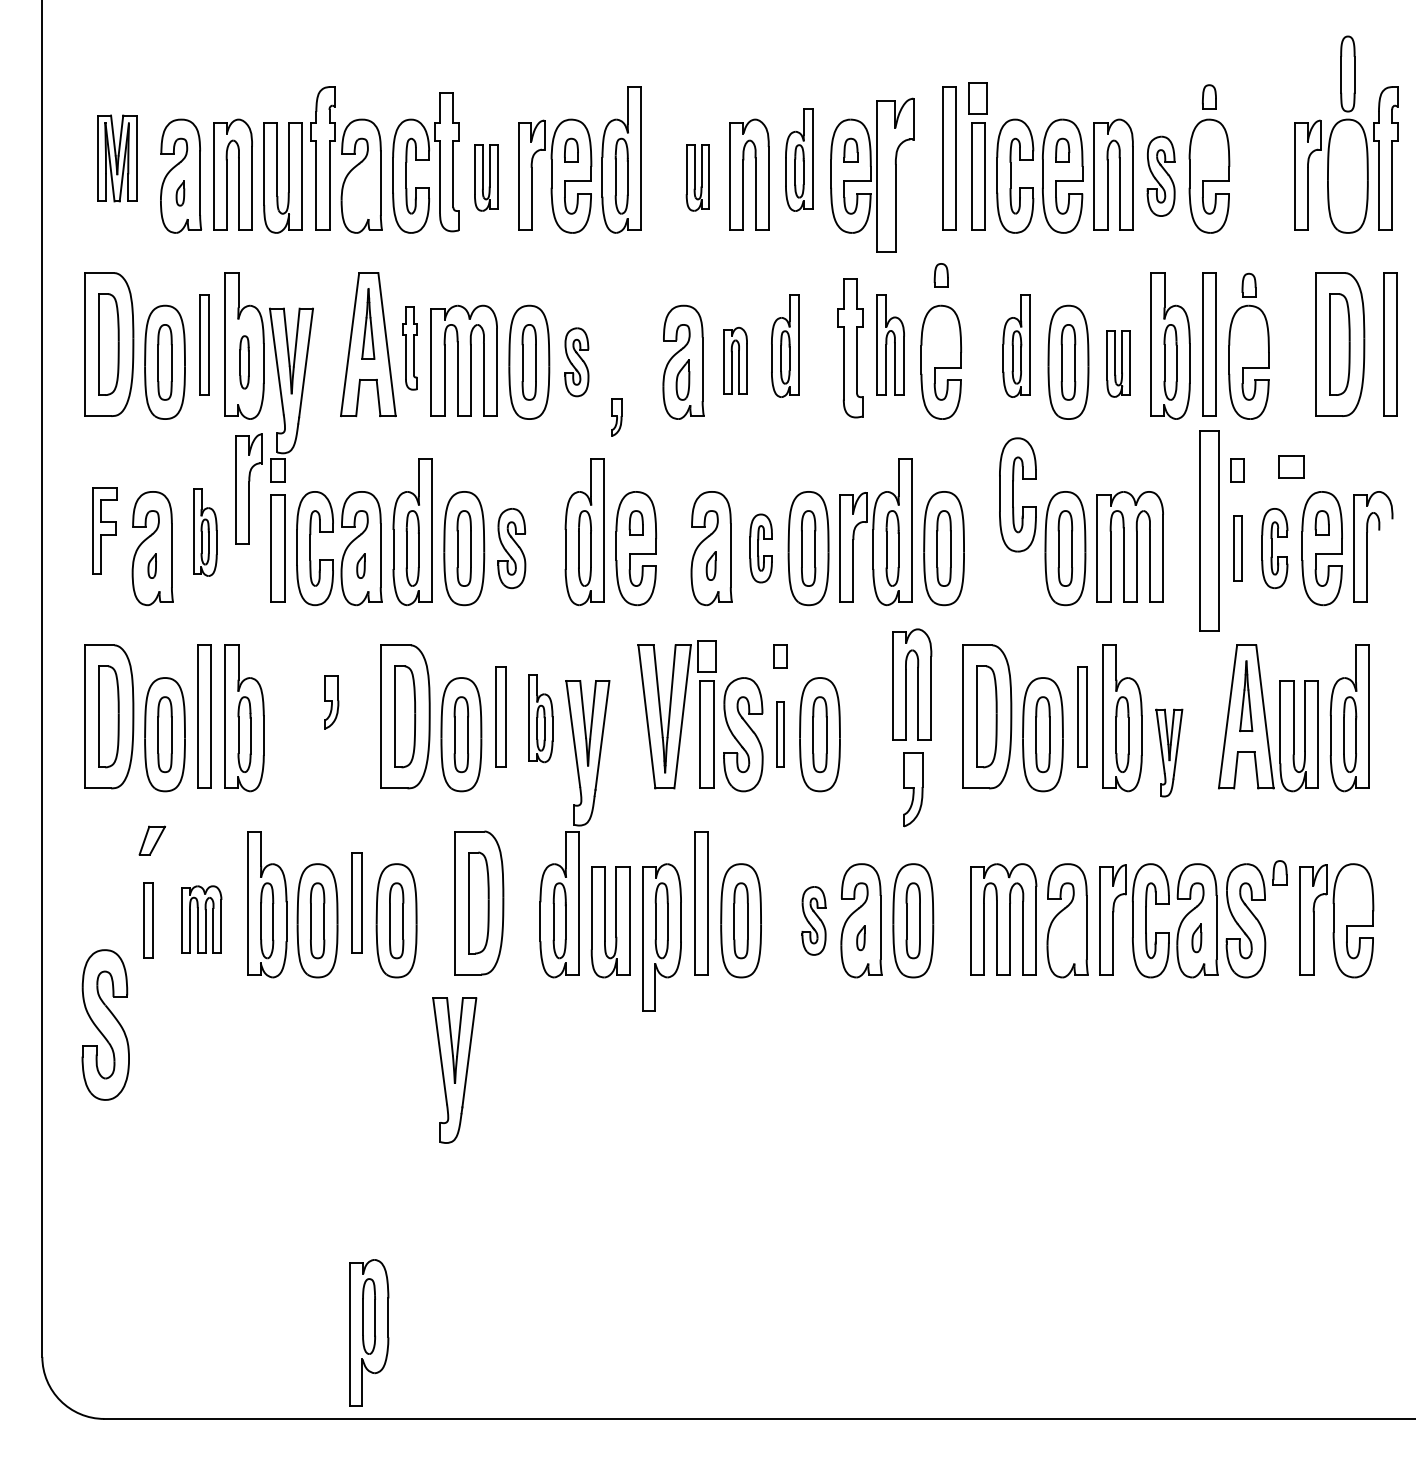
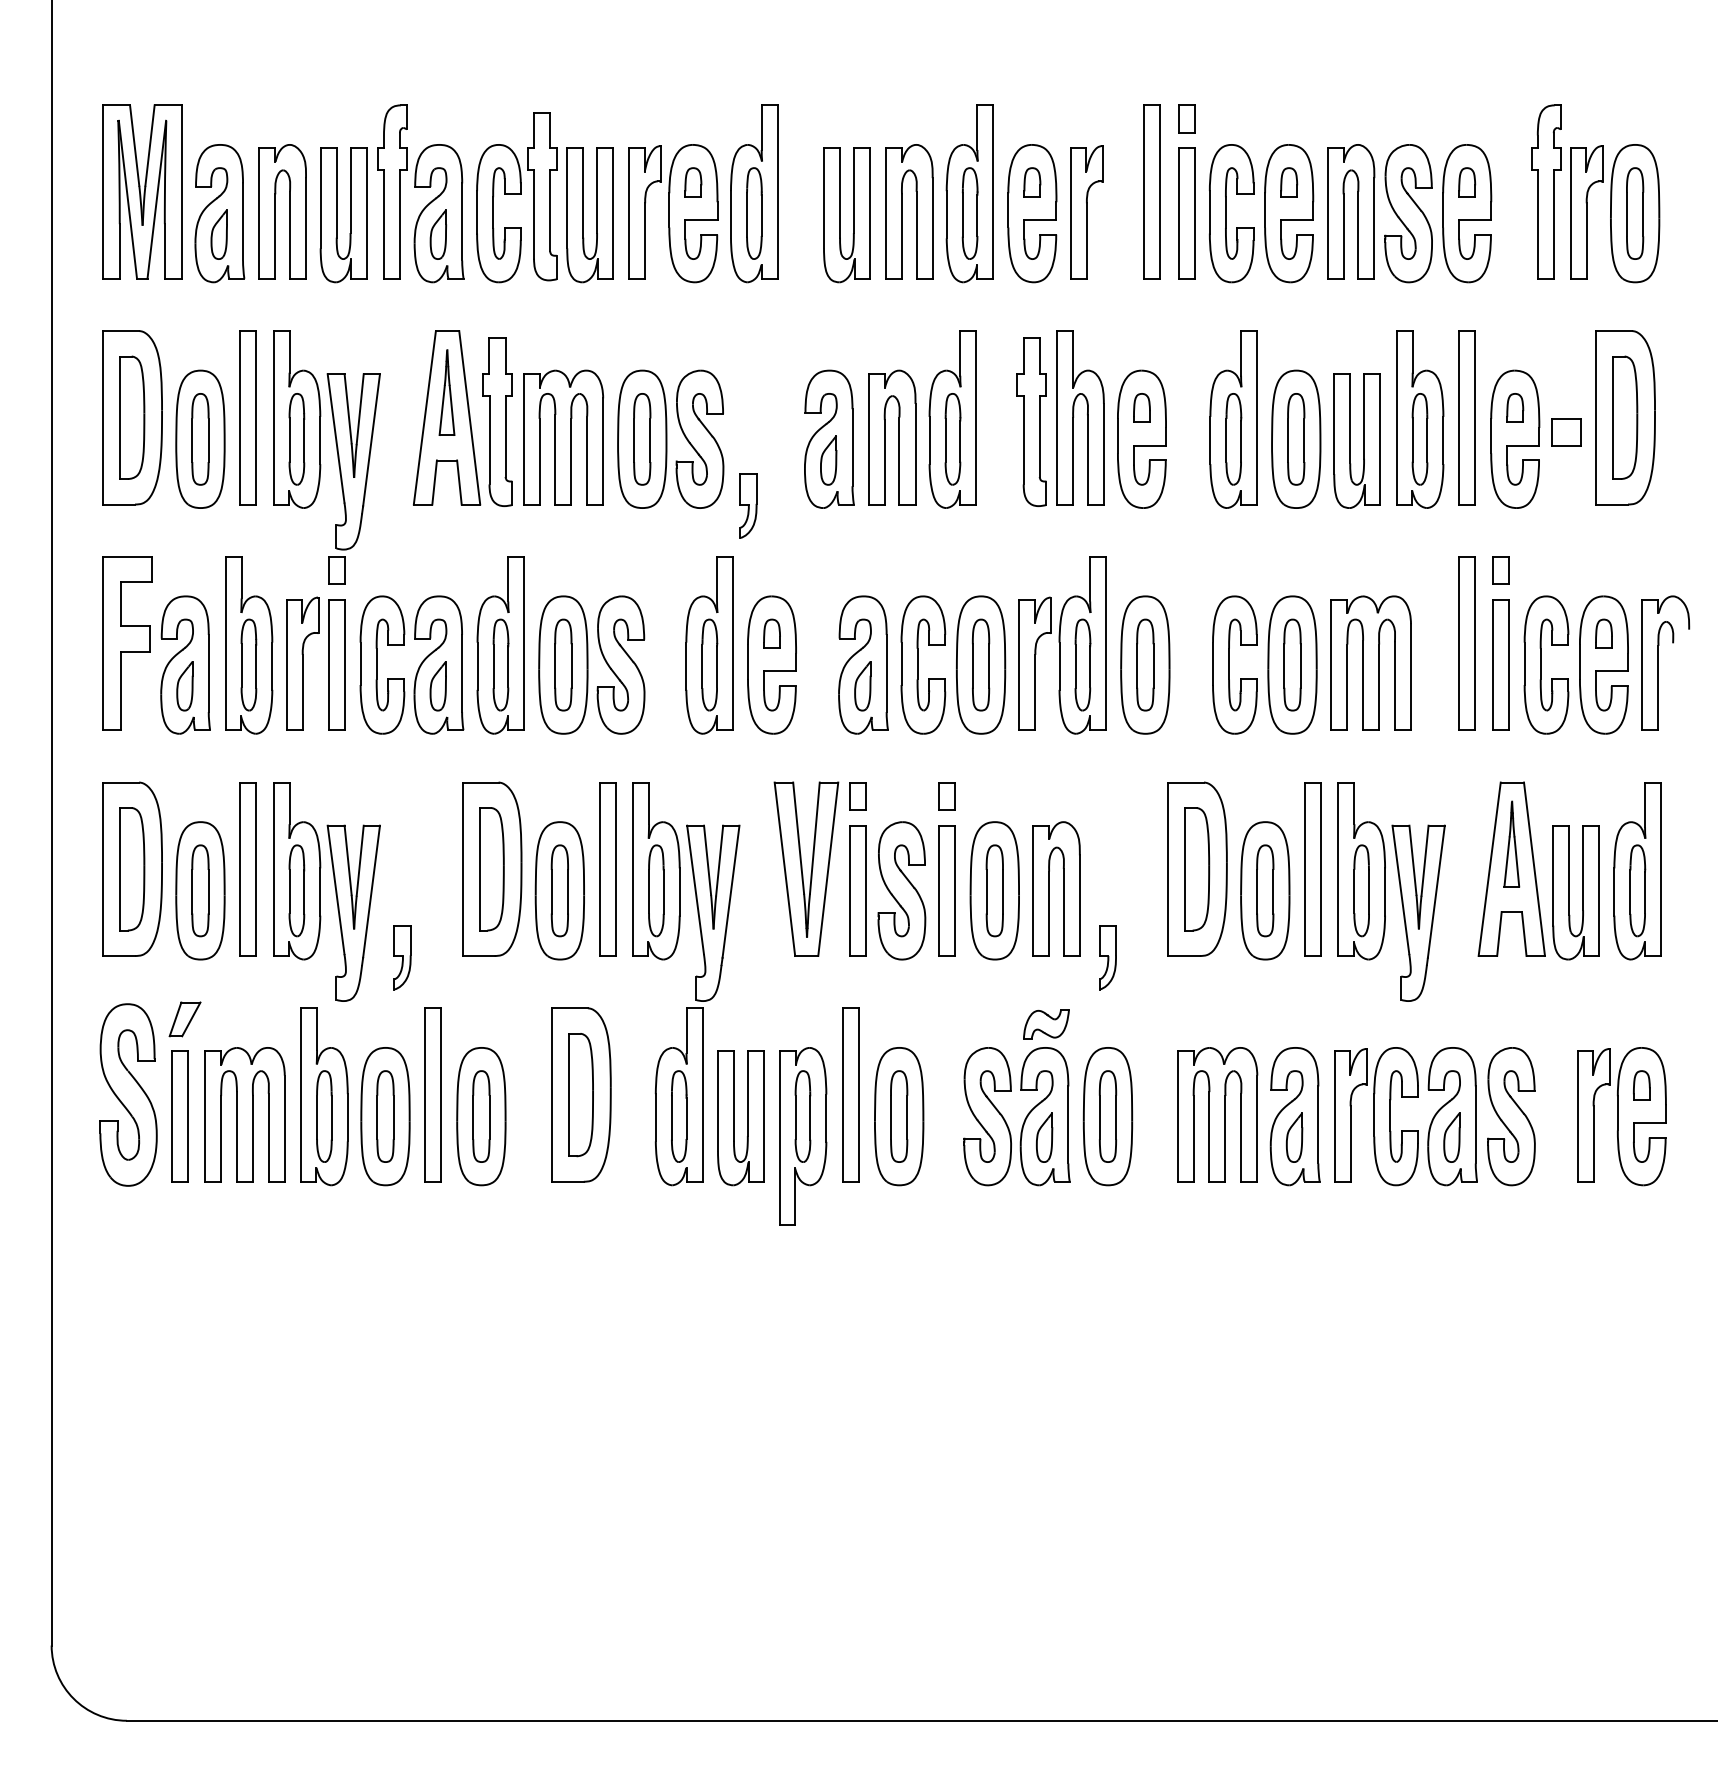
part: (1348, 73) -> (1635, 213), moved
part: (978, 97) -> (1186, 118), size x0.71
part: (1209, 97) -> (1467, 182), moved
part: (117, 158) -> (142, 191), size x1.67
part: (1386, 158) -> (1546, 191), moved
part: (799, 159) -> (969, 193), size x1.43
part: (895, 175) -> (1086, 212), size x0.71
part: (1161, 176) -> (1408, 213), size x1.43
part: (485, 177) -> (589, 215), size x1.67
part: (697, 177) -> (846, 215), size x1.67
part: (179, 193) -> (218, 234), size x1.67
part: (360, 193) -> (437, 234), added
part: (940, 275) -> (1141, 407), moved
part: (1249, 285) -> (1515, 407), moved
part: (203, 344) -> (247, 417), size x1.43
part: (890, 344) -> (1080, 417), size x1.43
part: (1389, 344) -> (1685, 417), removed
part: (785, 346) -> (952, 419), size x1.43
part: (1016, 346) -> (1233, 419), size x1.43
part: (409, 347) -> (497, 421), size x1.67
part: (735, 360) -> (892, 437), size x1.67
part: (576, 361) -> (699, 438), size x1.67
part: (244, 362) -> (296, 439), size x1.43
part: (1118, 363) -> (1356, 440), size x1.67
part: (616, 416) -> (748, 505), size x1.43
part: (1291, 467) -> (1566, 432), moved
part: (249, 488) -> (302, 663), moved
part: (1017, 494) -> (1234, 664), moved
part: (104, 530) -> (127, 643), size x1.67
part: (1208, 530) -> (1466, 643), size x0.71
part: (205, 532) -> (249, 645), size x1.67
part: (511, 548) -> (620, 664), size x1.43
part: (761, 548) -> (923, 664), size x1.67
part: (1236, 548) -> (1500, 664), size x1.67
part: (1274, 548) -> (1546, 664), size x1.43
part: (151, 566) -> (184, 686), size x1.67
part: (360, 566) -> (437, 686), size x1.67
part: (710, 566) -> (862, 686), size x1.43
part: (706, 656) -> (857, 796), size x0.71
part: (906, 684) -> (1049, 888), moved
part: (331, 702) -> (402, 957), moved
part: (500, 717) -> (607, 869), size x1.43
part: (1081, 717) -> (1312, 869), size x1.43
part: (541, 718) -> (656, 871), size x1.67
part: (780, 734) -> (946, 890), size x1.67
part: (1169, 752) -> (1418, 912), size x1.67
part: (912, 789) -> (1107, 957), size x0.71
part: (862, 844) -> (1046, 1024), added
part: (1279, 872) -> (1641, 1085), moved
part: (356, 902) -> (432, 1094), size x1.43
part: (201, 919) -> (244, 1114), size x1.67
part: (147, 920) -> (179, 1116), size x1.43
part: (813, 920) -> (987, 1116), size x1.67
part: (860, 938) -> (1044, 1137), size x1.67
part: (1067, 938) -> (1294, 1137), added
part: (1196, 938) -> (1451, 1137), size x1.43
part: (105, 1024) -> (128, 1094), moved
part: (454, 1069) -> (353, 912), moved
part: (369, 1332) -> (448, 1616), removed

